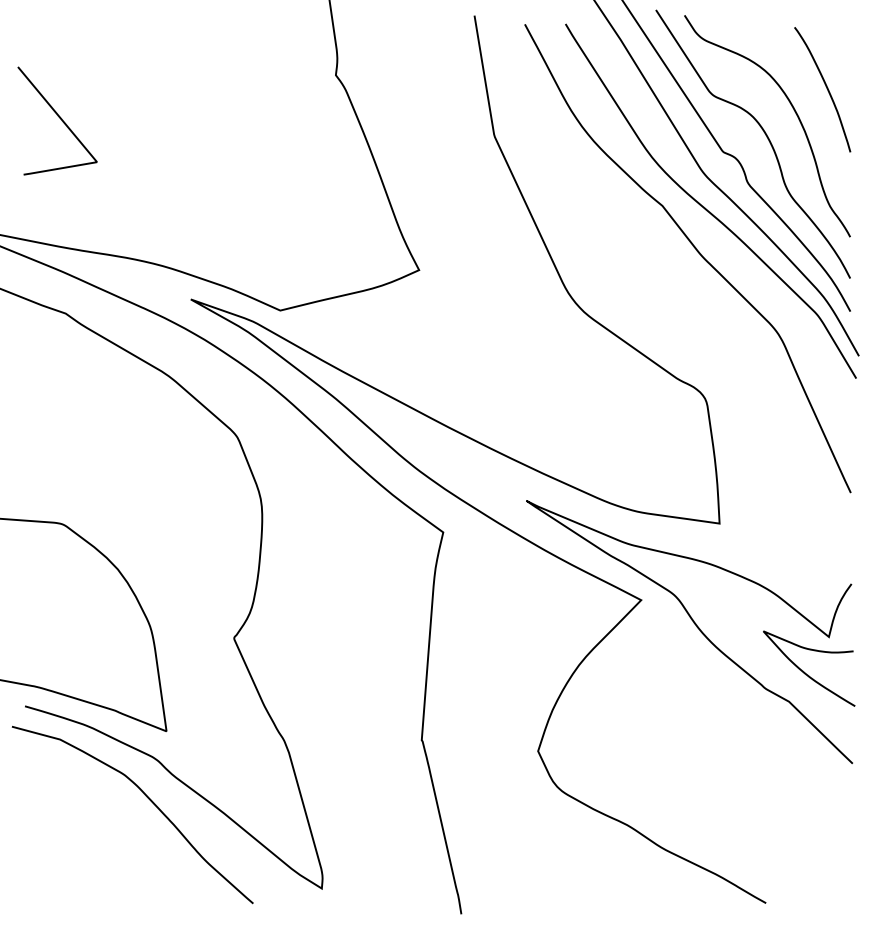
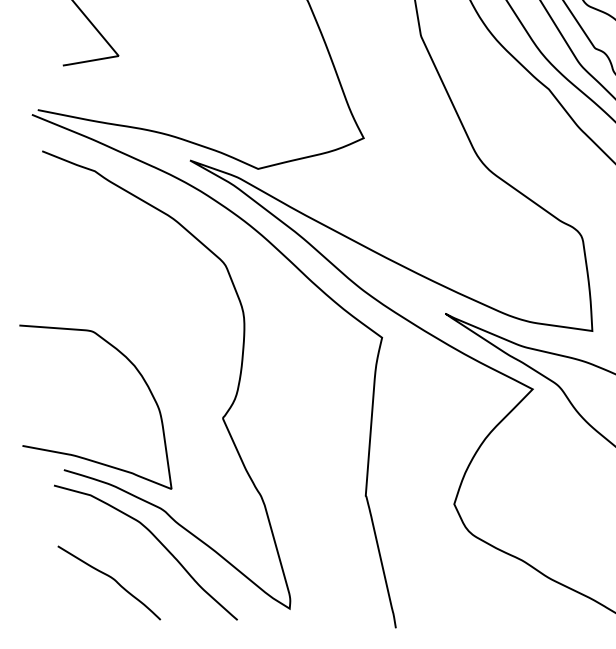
curve: (86, 848) -> (110, 578), added

